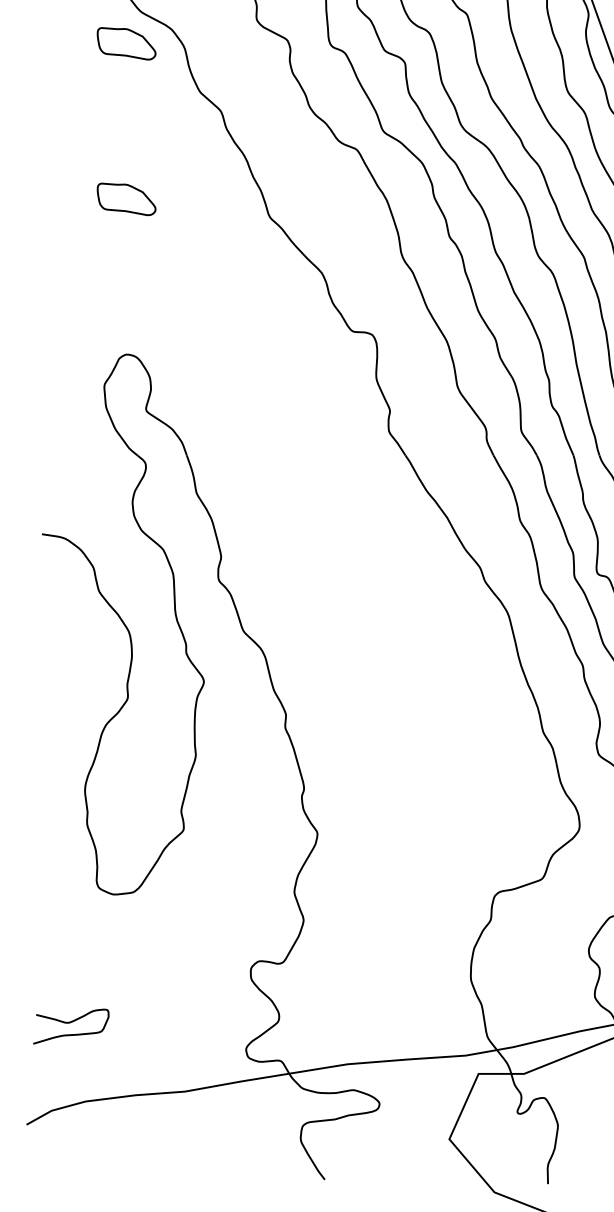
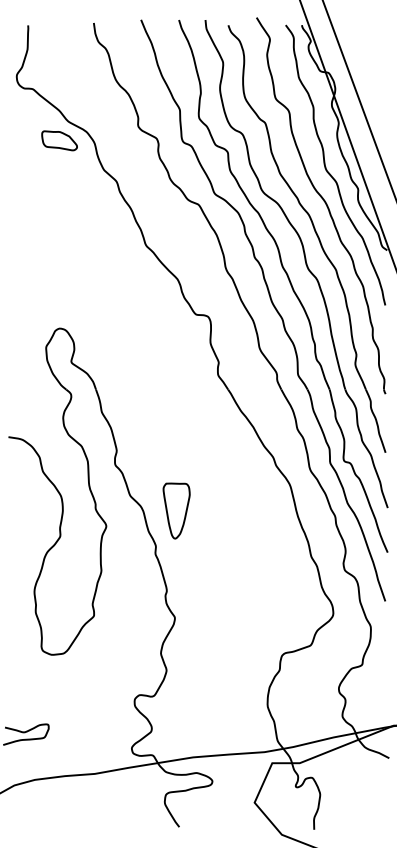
part: (126, 198) -> (59, 234), removed
part: (320, 655) -> (176, 510), added

